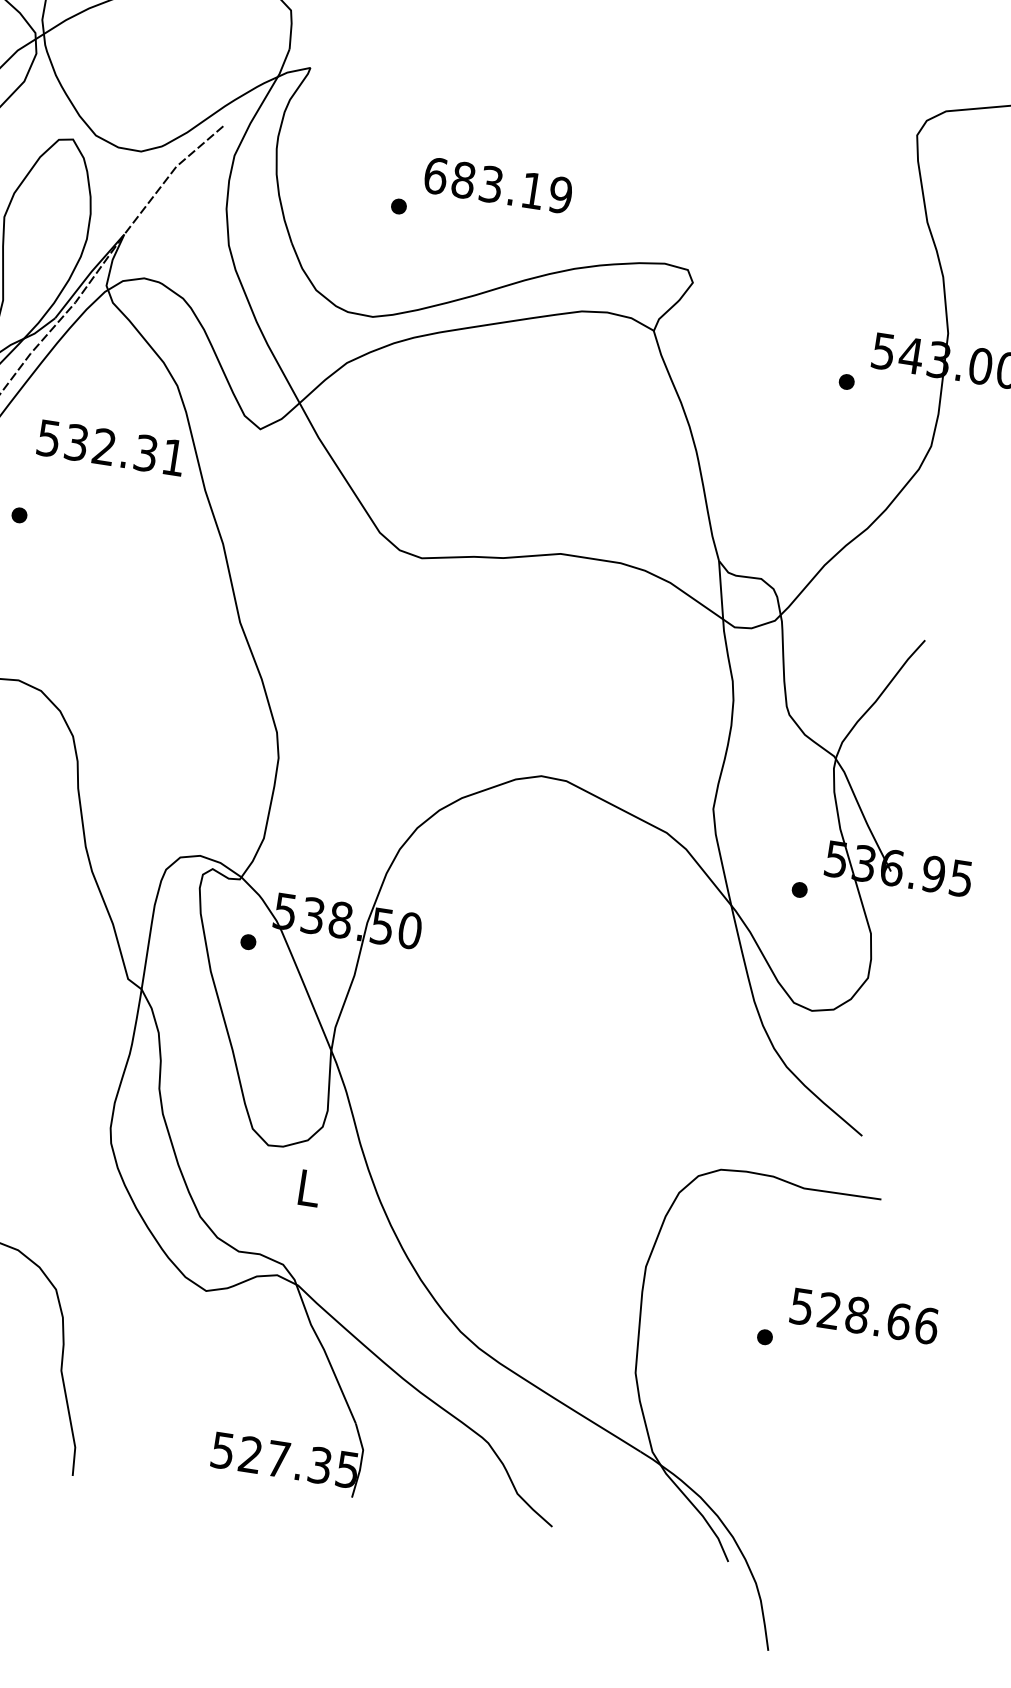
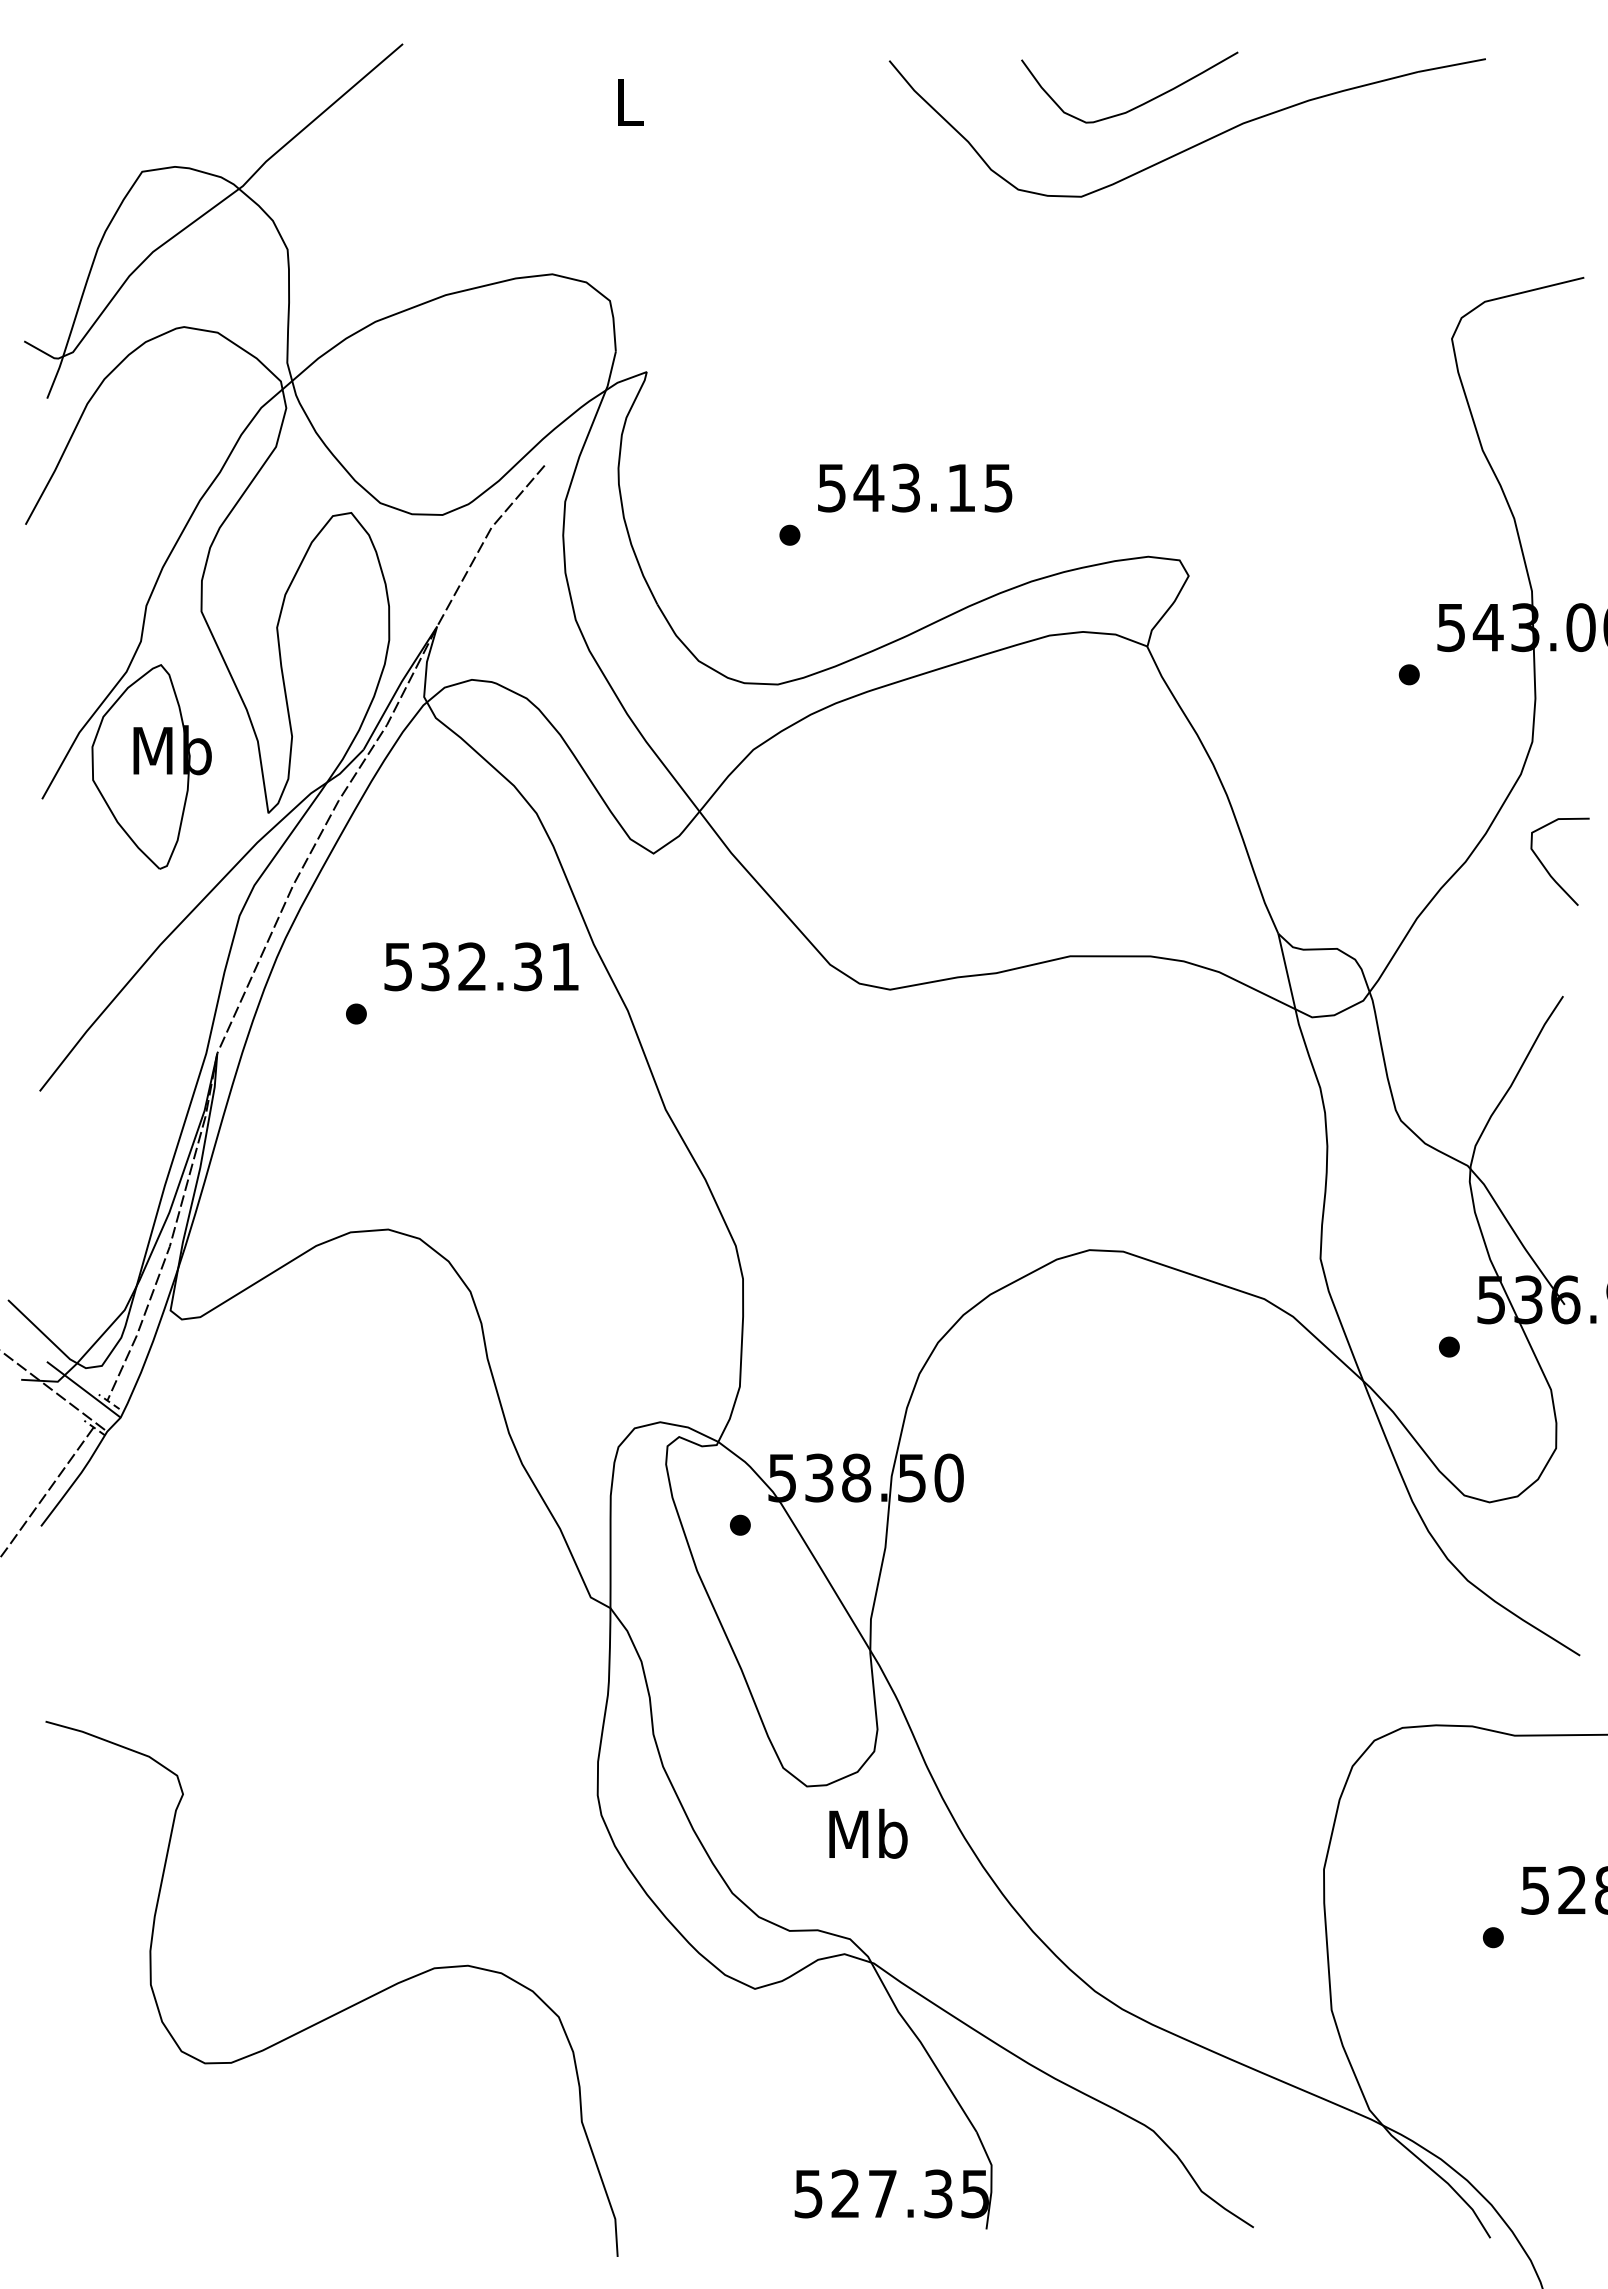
text: (498, 185) -> (915, 487), 683.19 -> 543.15
text: (111, 447) -> (481, 966), moved
curve: (927, 543) -> (1547, 869), added
text: (309, 1187) -> (868, 1833), L -> Mb

